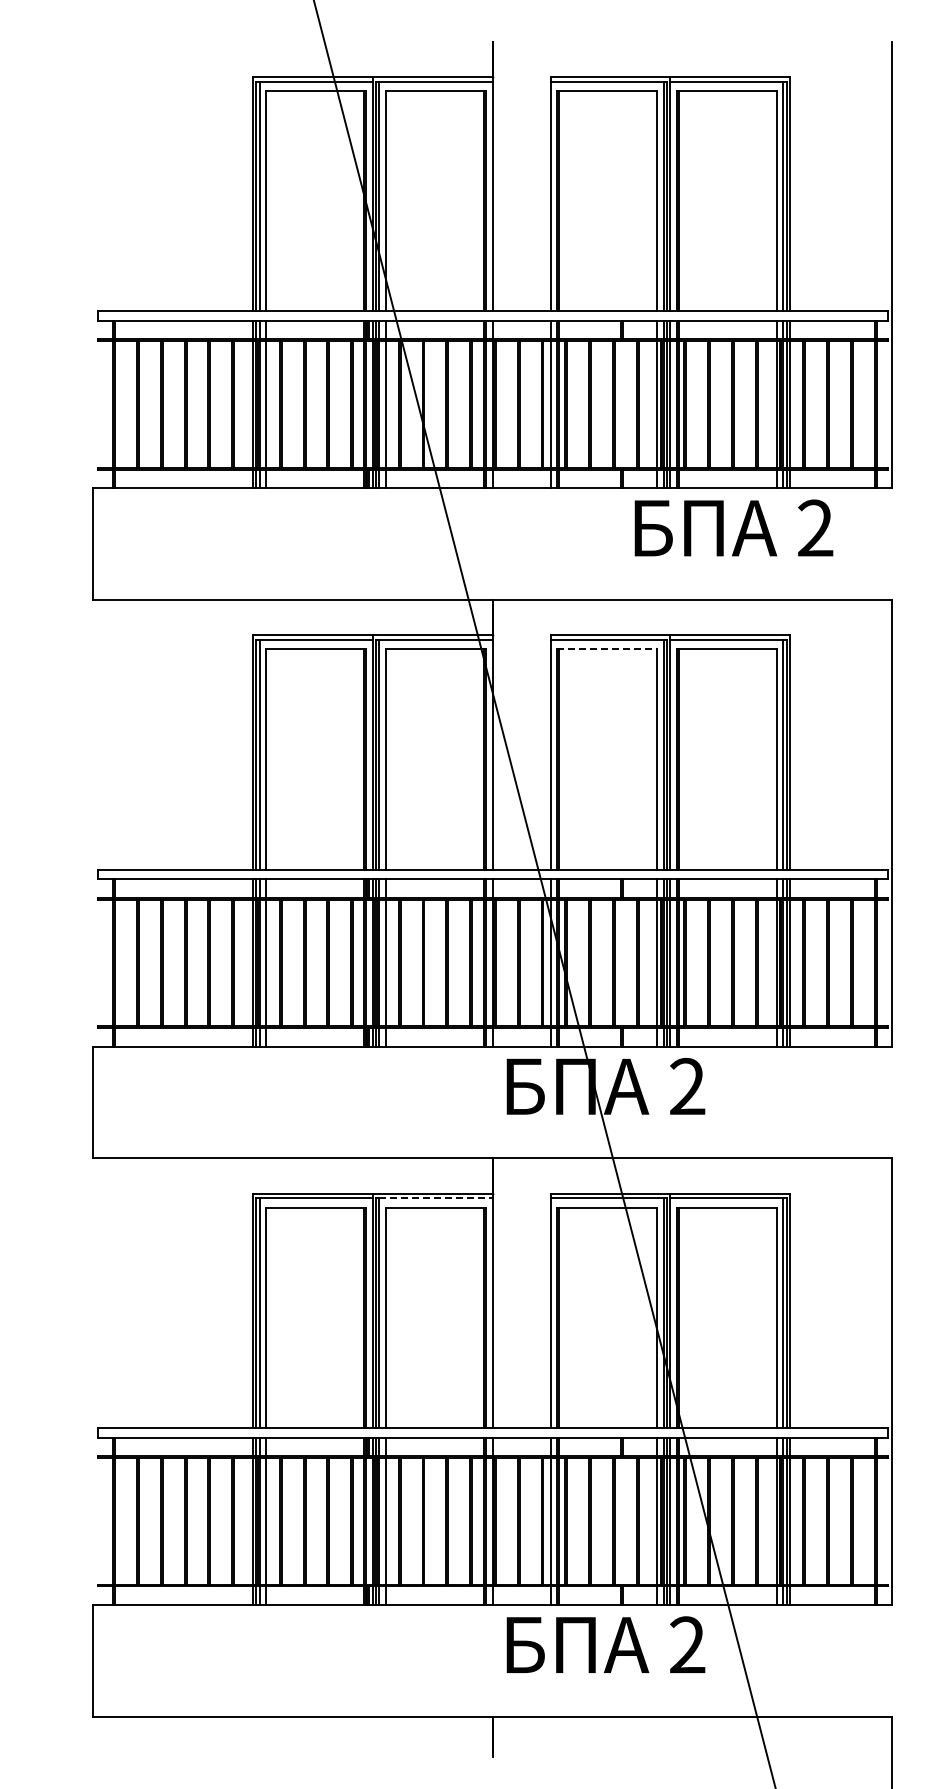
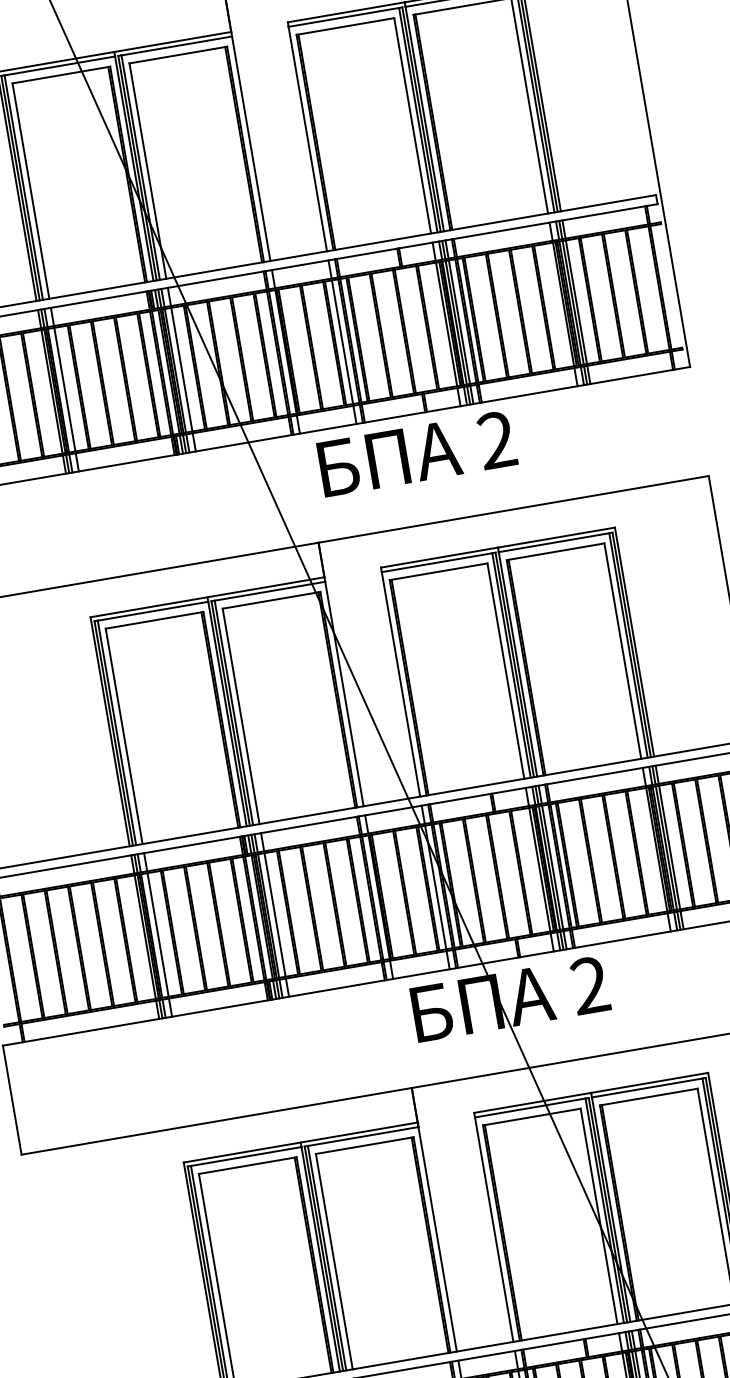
text: (733, 527) -> (416, 453), moved
line: (607, 649) -> (439, 571), dashed -> solid
line: (435, 1198) -> (362, 1136), dashed -> solid

